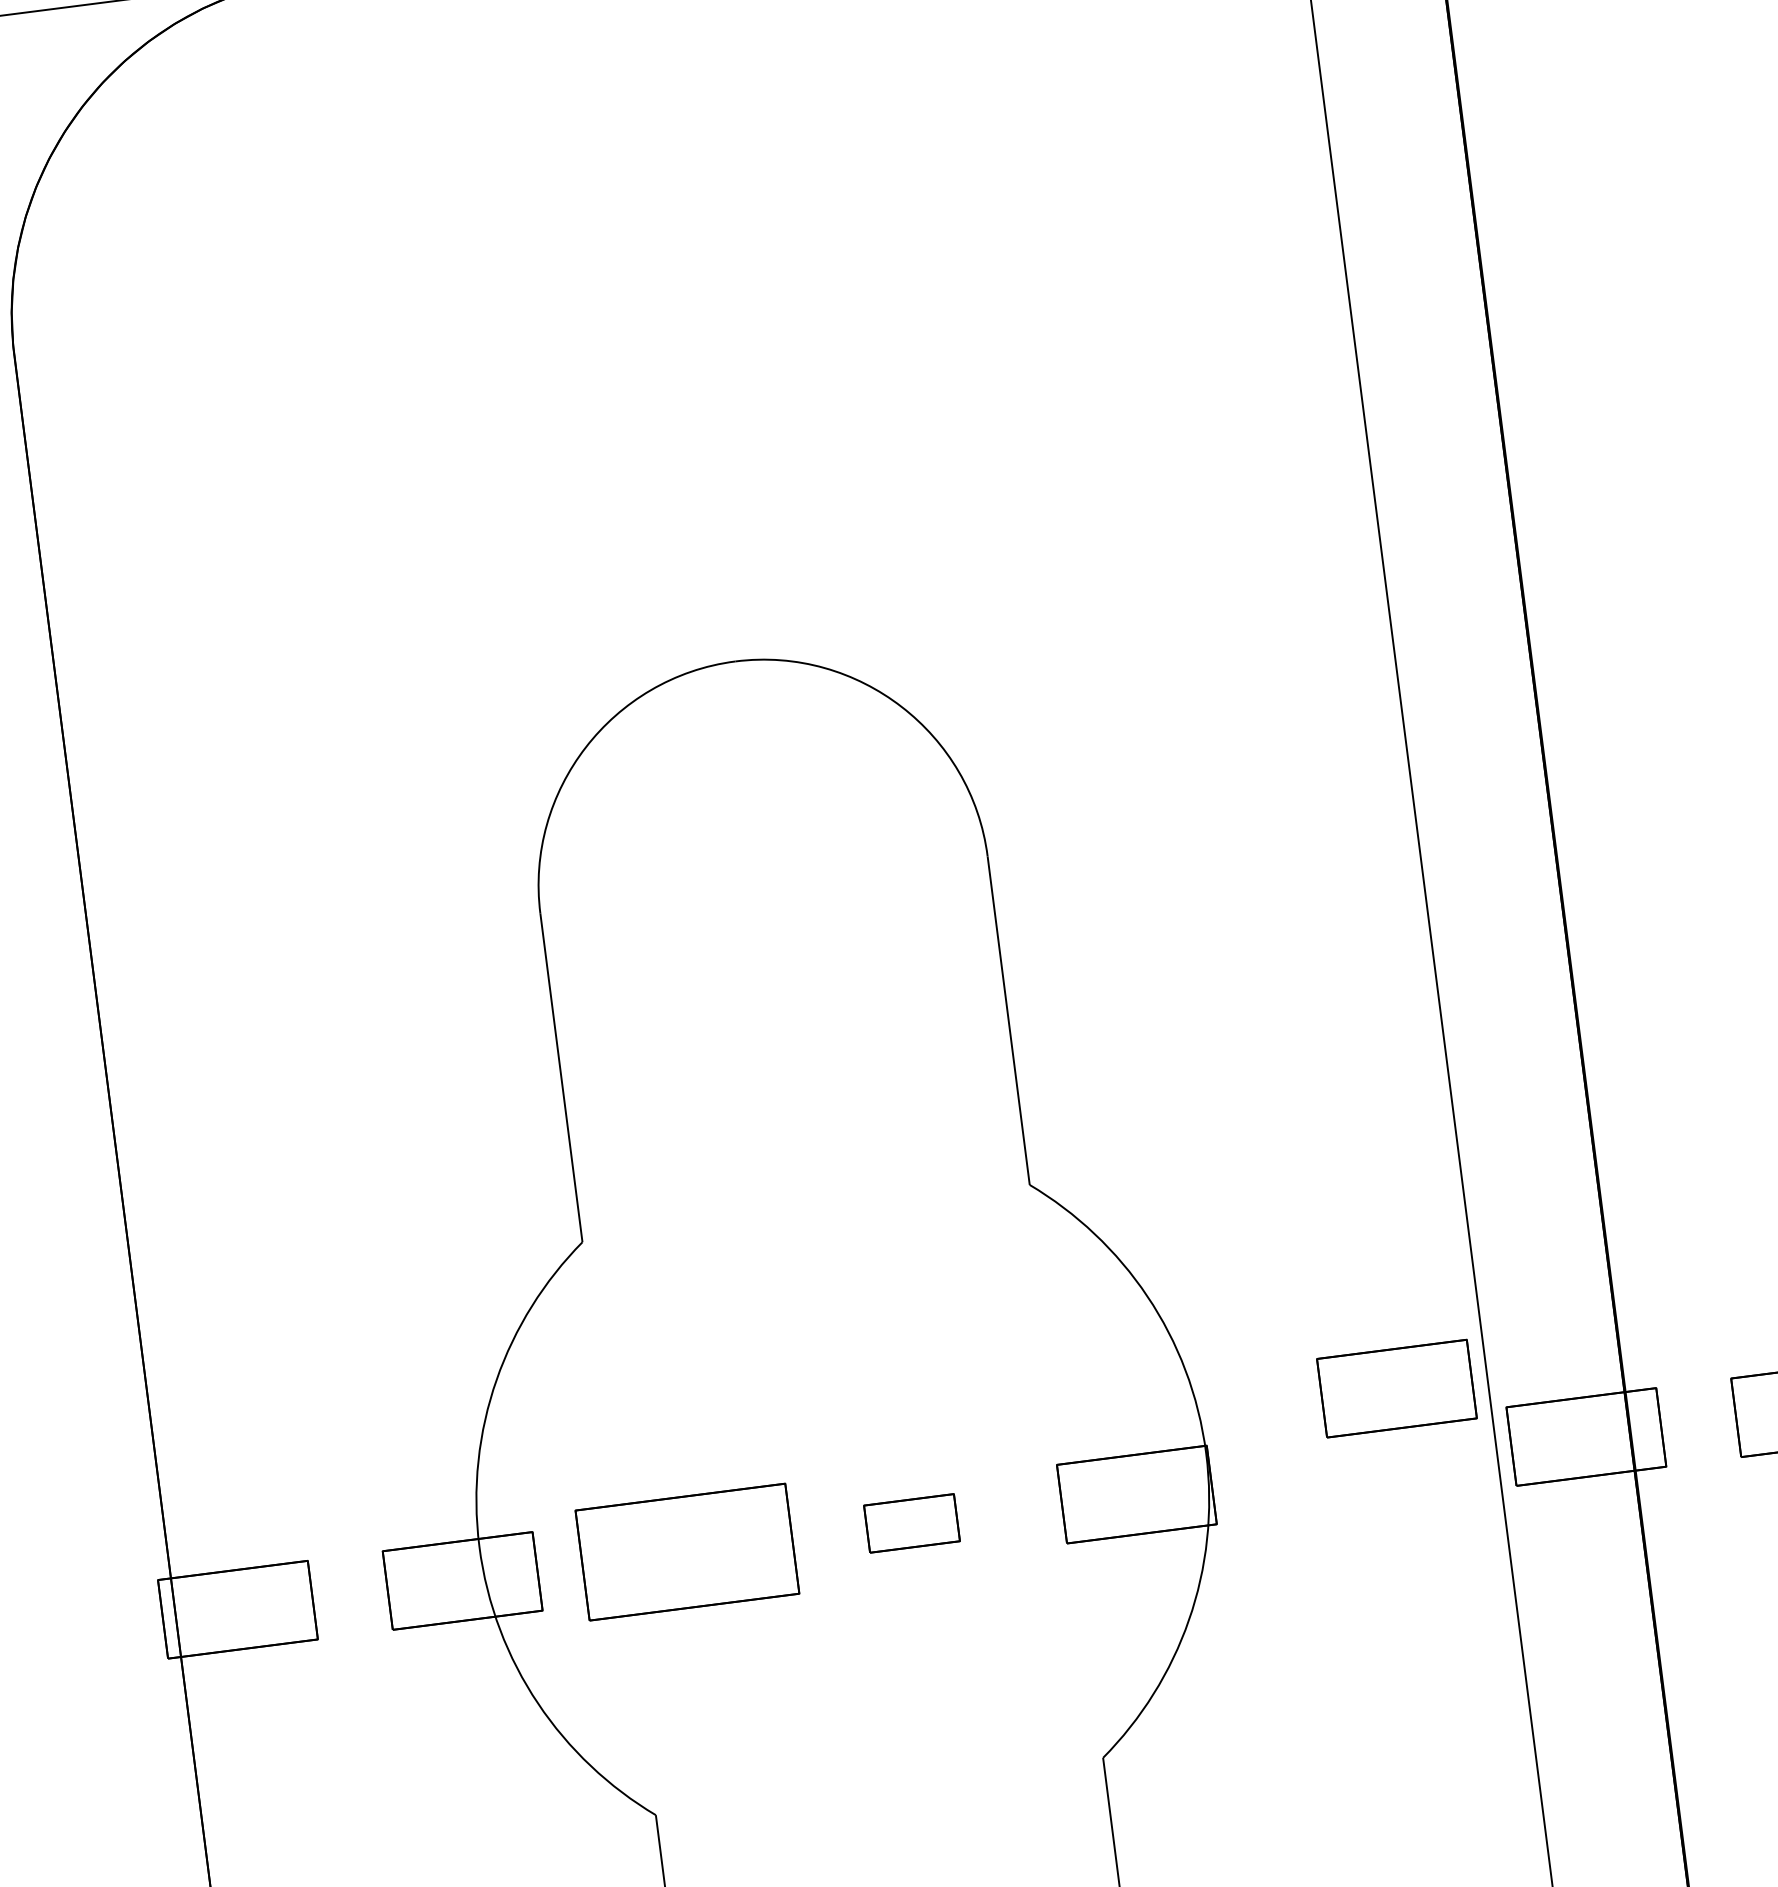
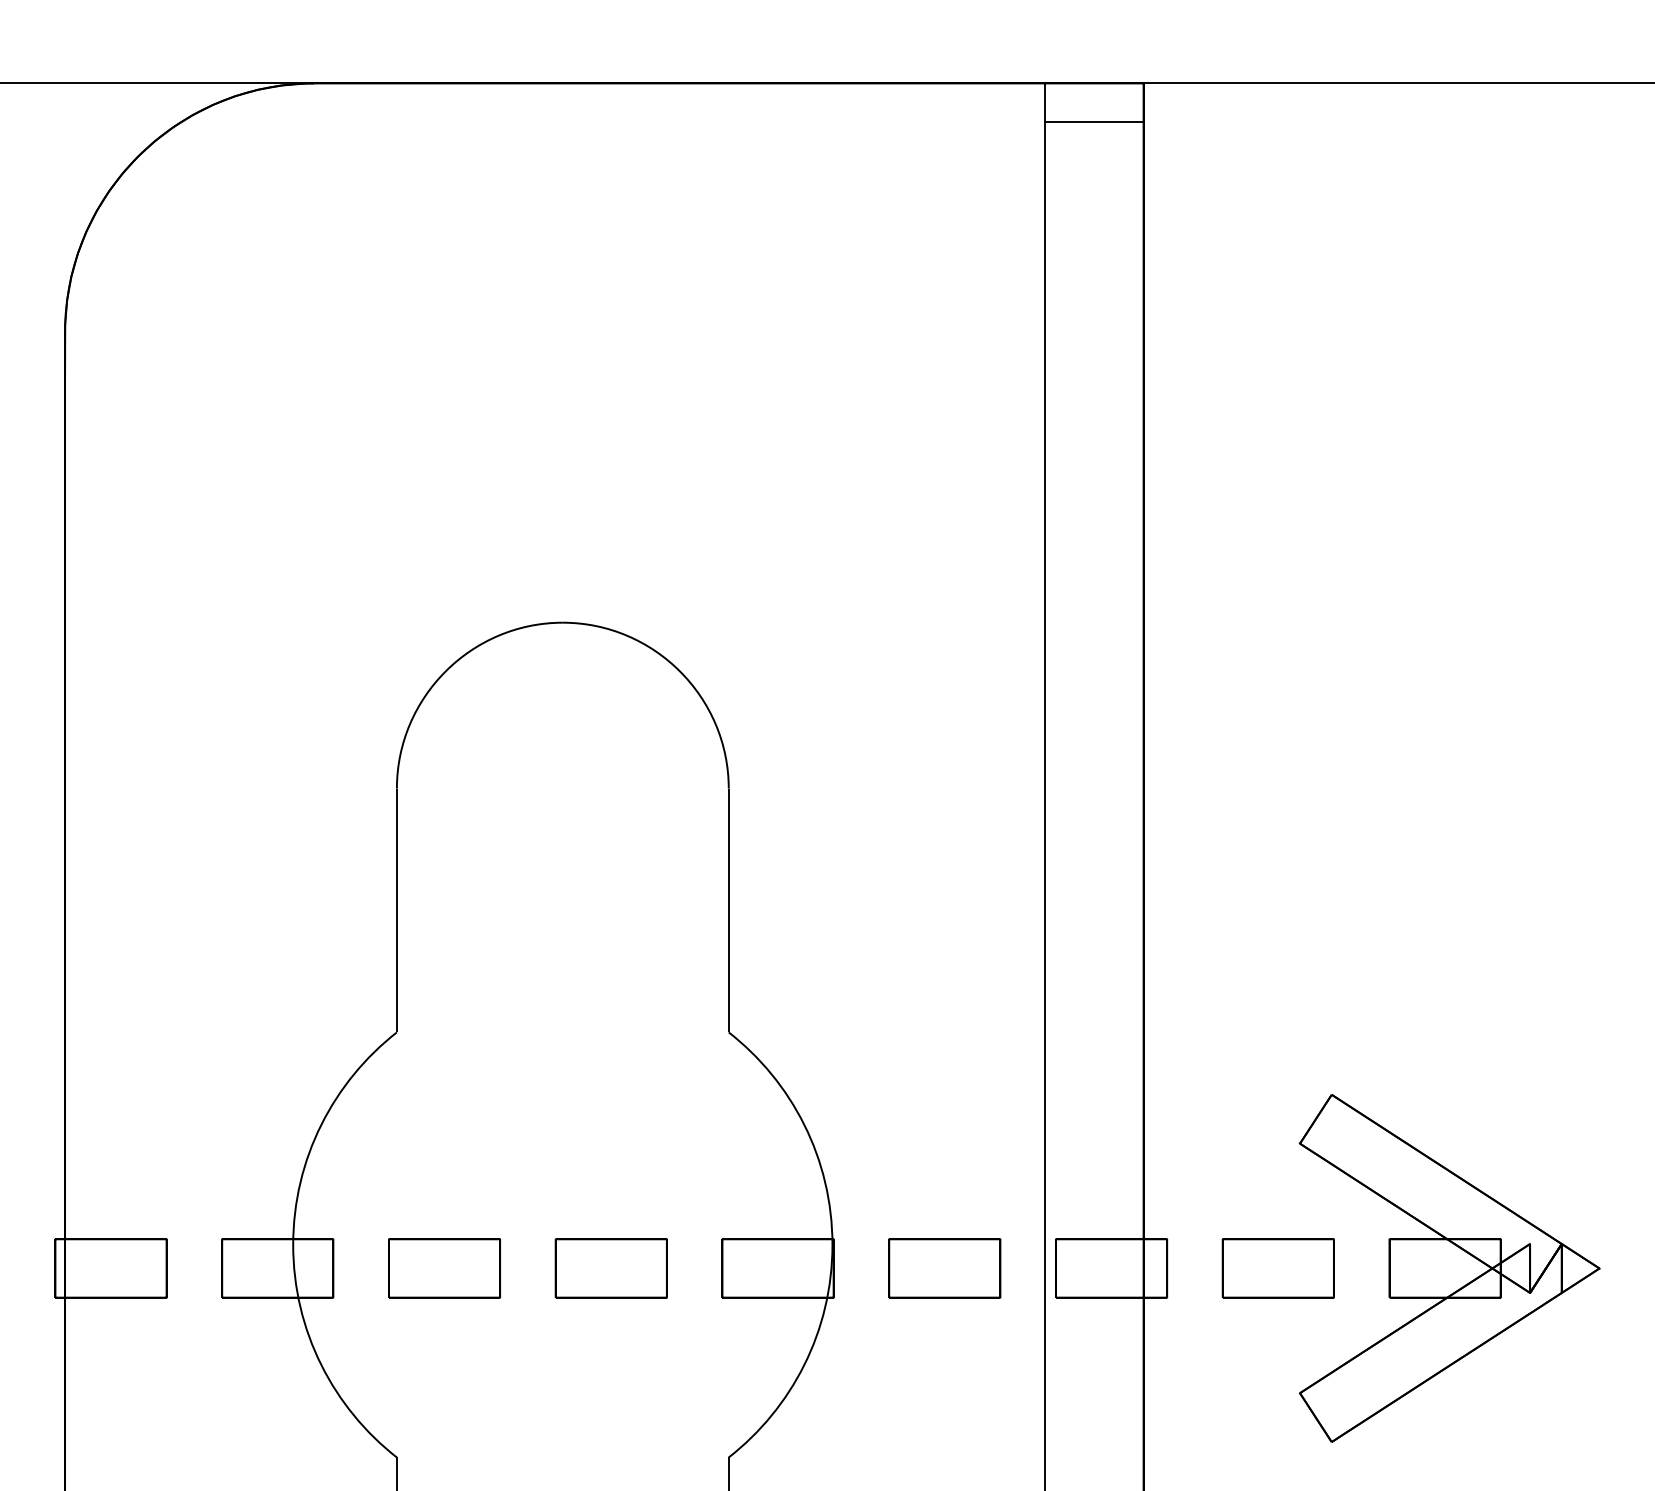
part: (1396, 1388) -> (944, 1268), moved
part: (911, 1523) -> (610, 1268), size x1.67
part: (687, 1552) -> (444, 1268), size x0.71

